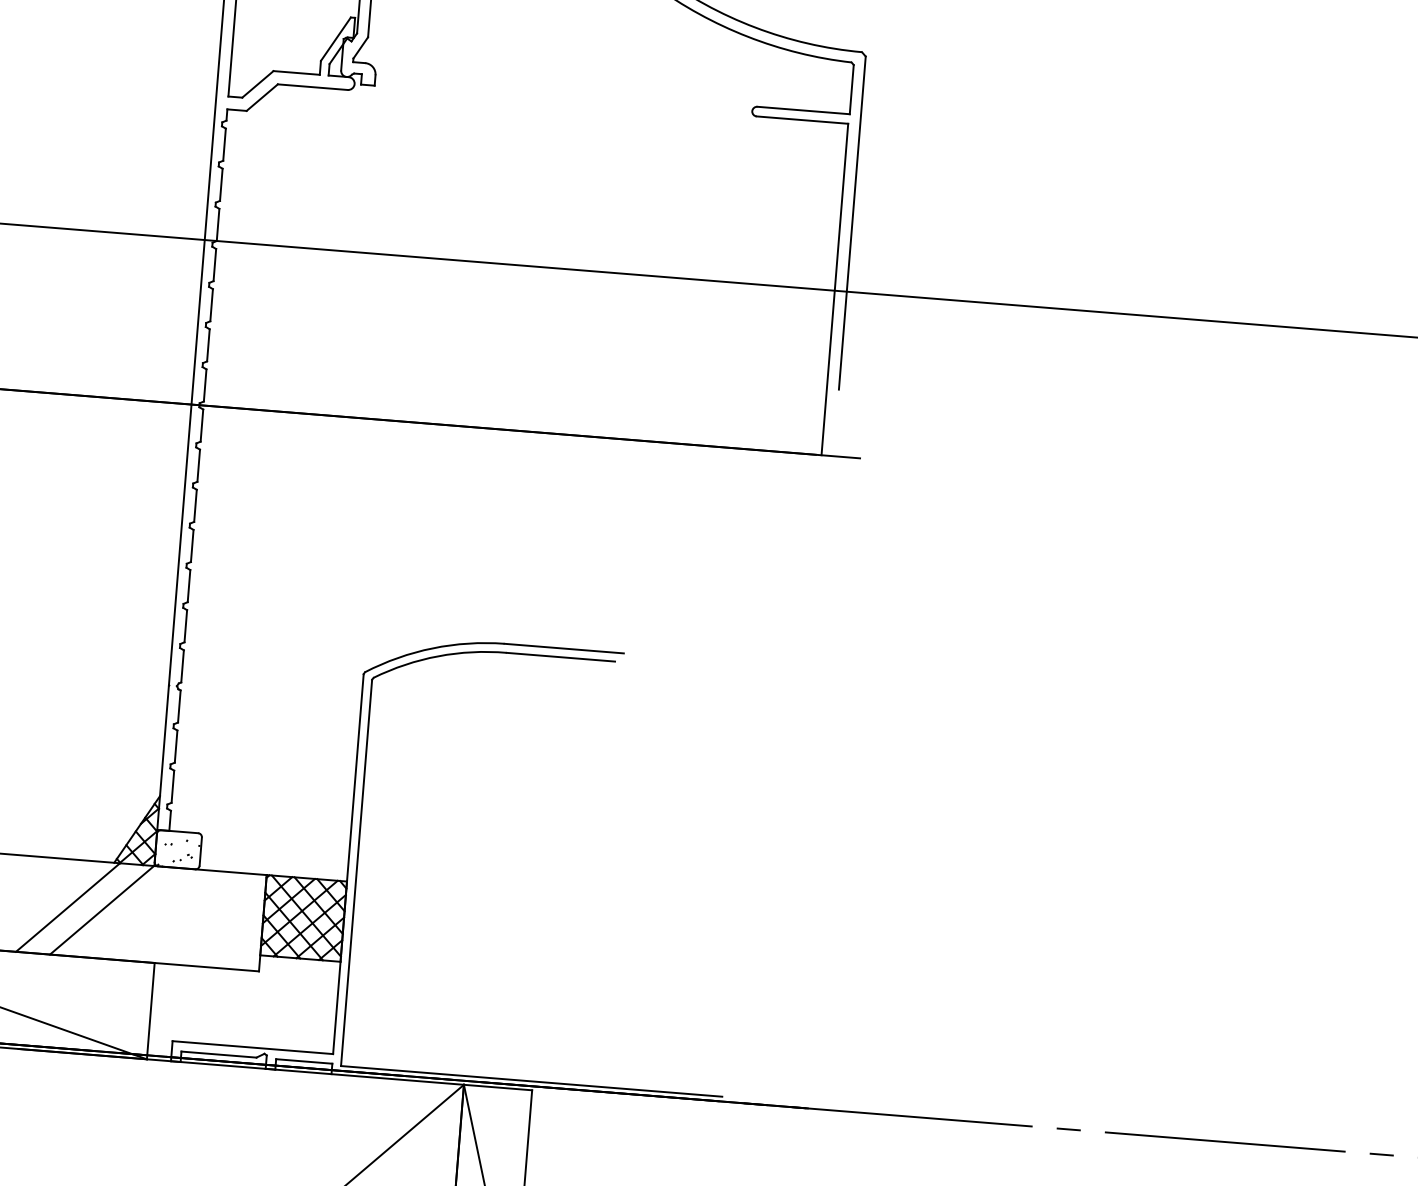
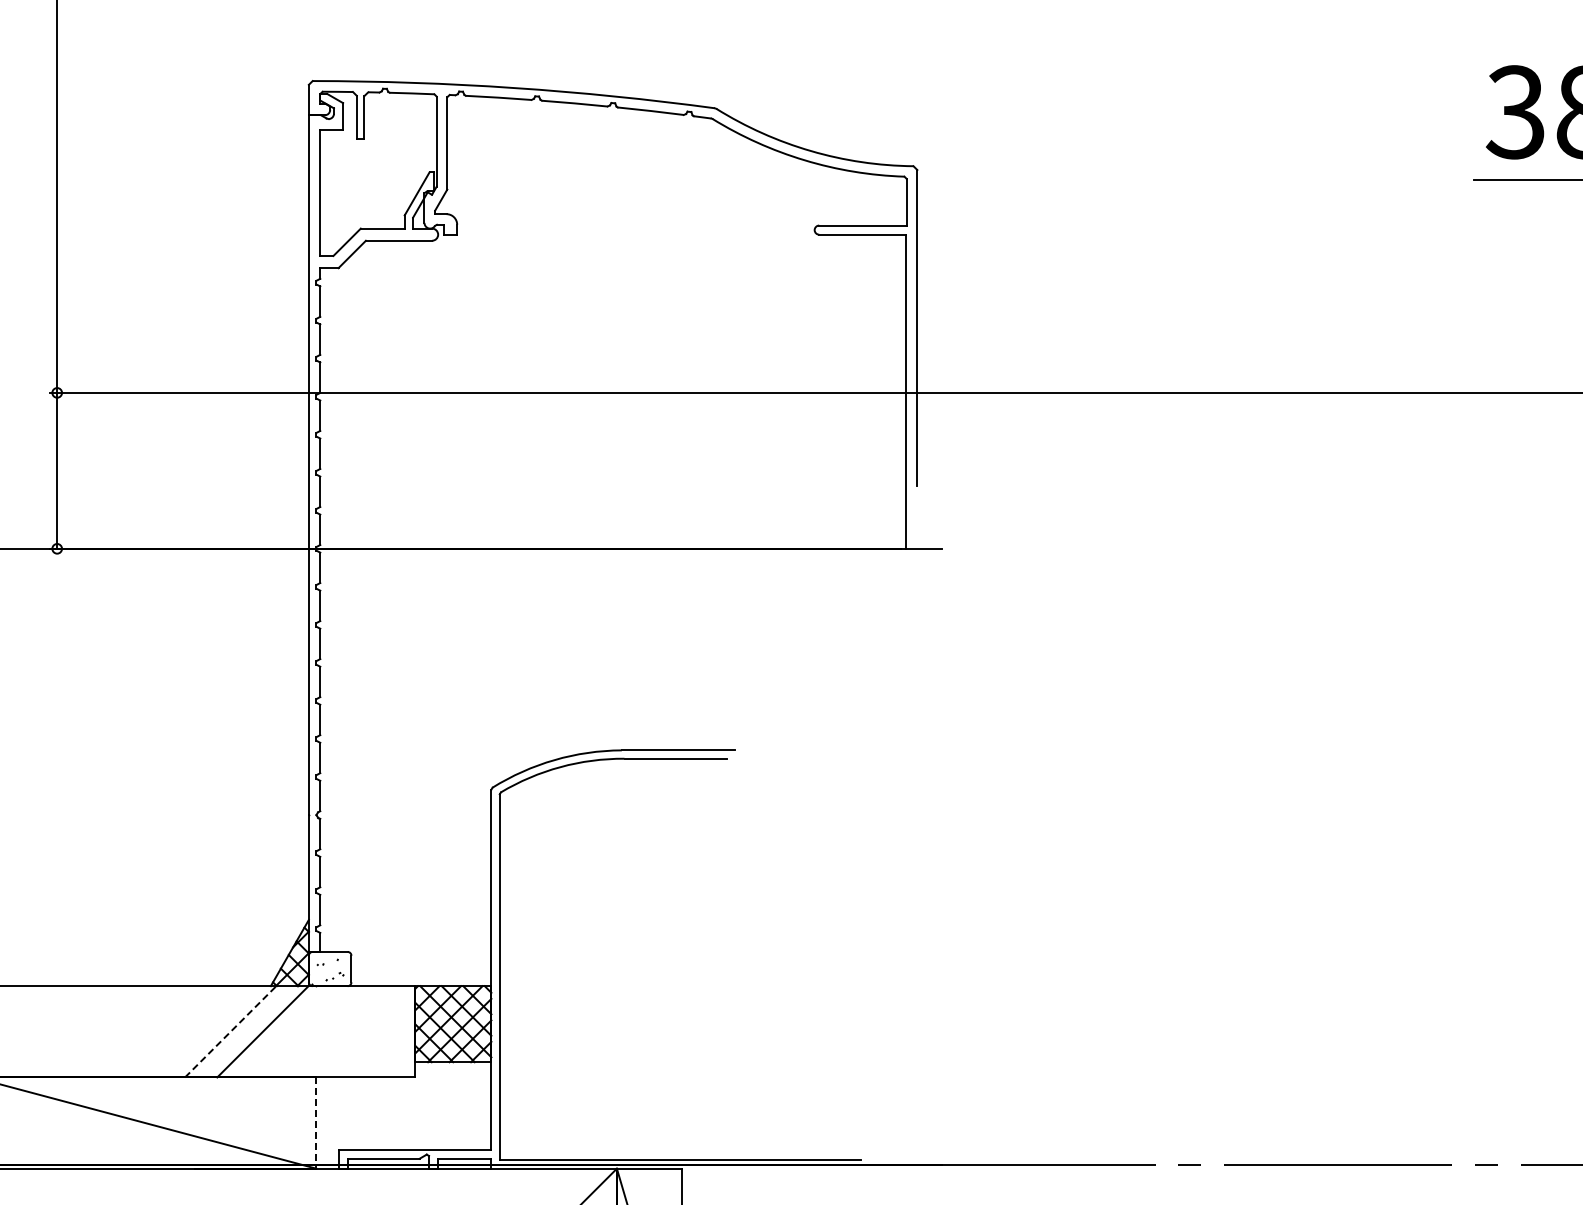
line: (67, 907) -> (230, 1031), solid -> dashed
line: (150, 1011) -> (316, 1123), solid -> dashed

